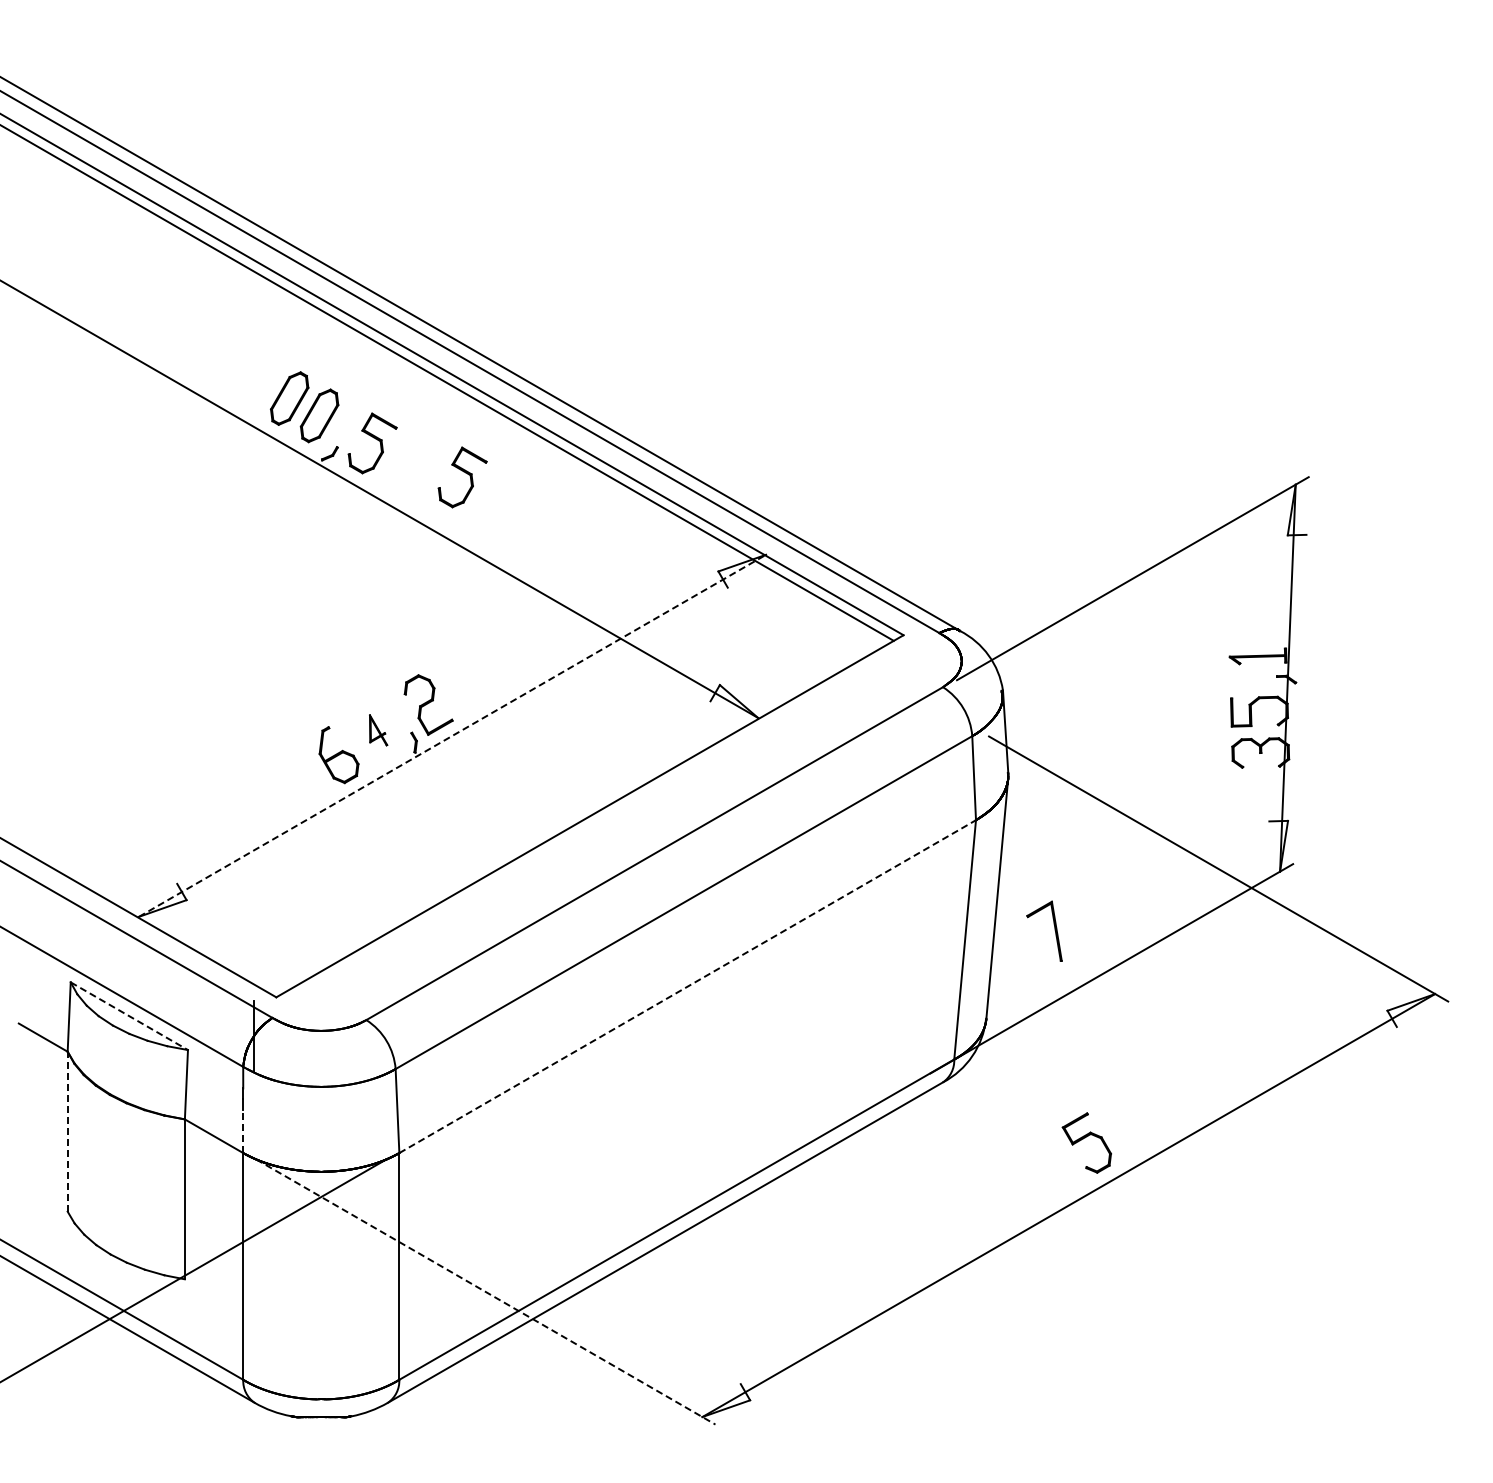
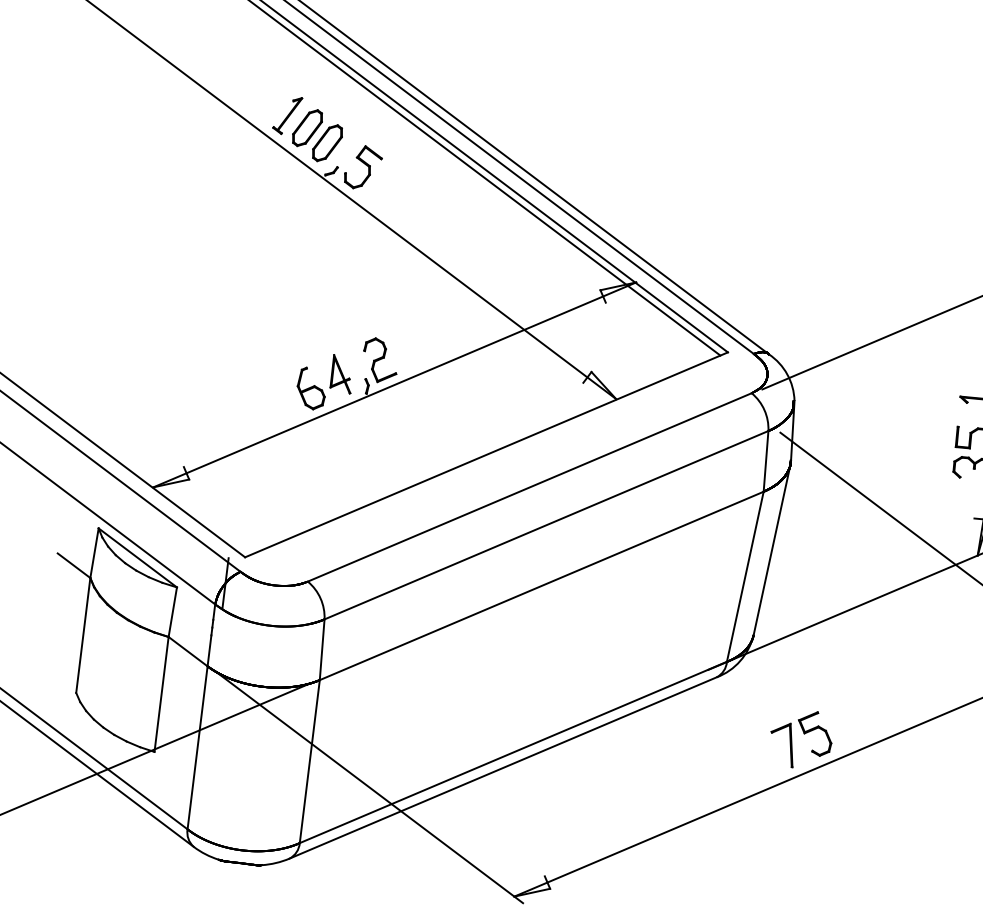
part: (259, 384) -> (287, 115), added
part: (462, 477) -> (424, 200), removed
part: (378, 730) -> (342, 374), size x1.67
line: (452, 735) -> (394, 384), dashed -> solid
part: (1054, 930) -> (789, 744), moved
line: (687, 986) -> (541, 585), dashed -> solid
line: (129, 1016) -> (137, 558), dashed -> solid
line: (67, 1131) -> (83, 635), dashed -> solid
line: (243, 1131) -> (209, 650), dashed -> solid
line: (486, 1292) -> (370, 788), dashed -> solid

